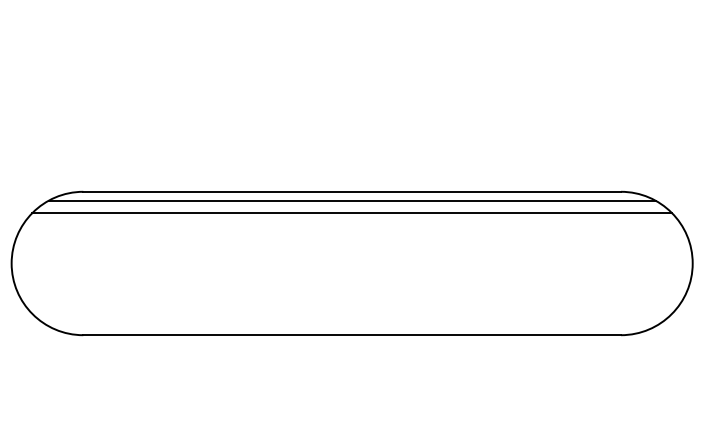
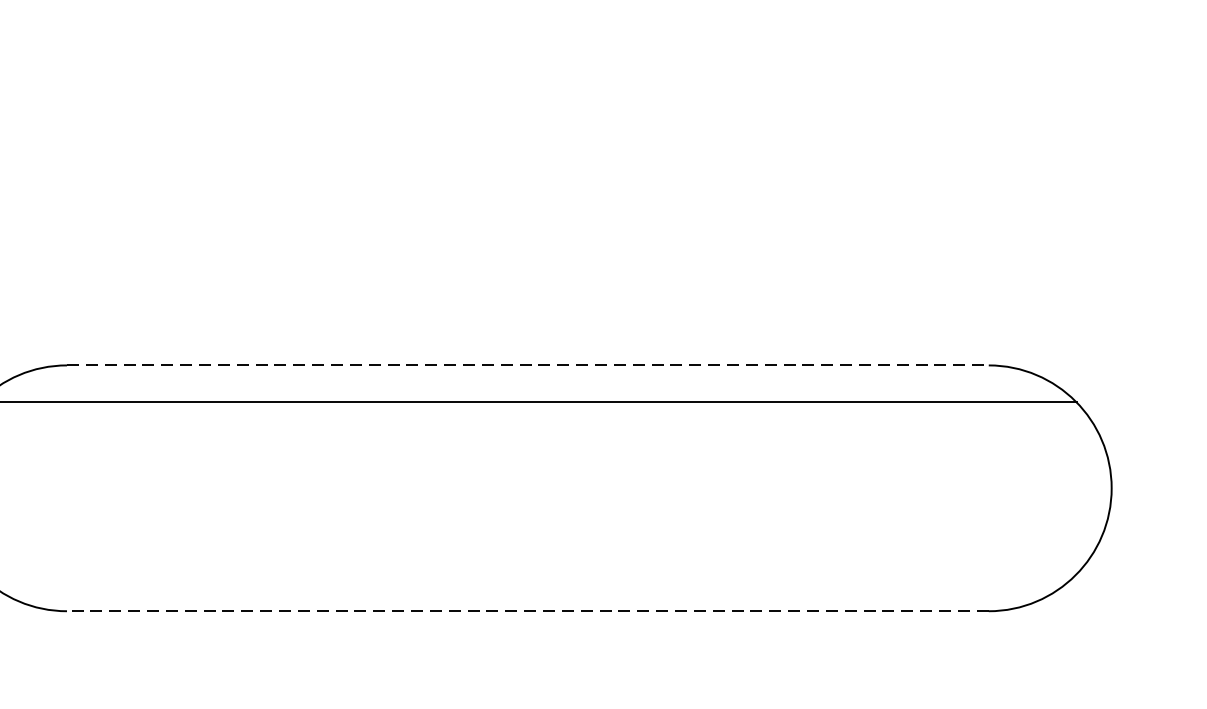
line: (352, 191) -> (528, 364), solid -> dashed
line: (351, 200) -> (526, 380), removed
line: (352, 335) -> (528, 611), solid -> dashed

